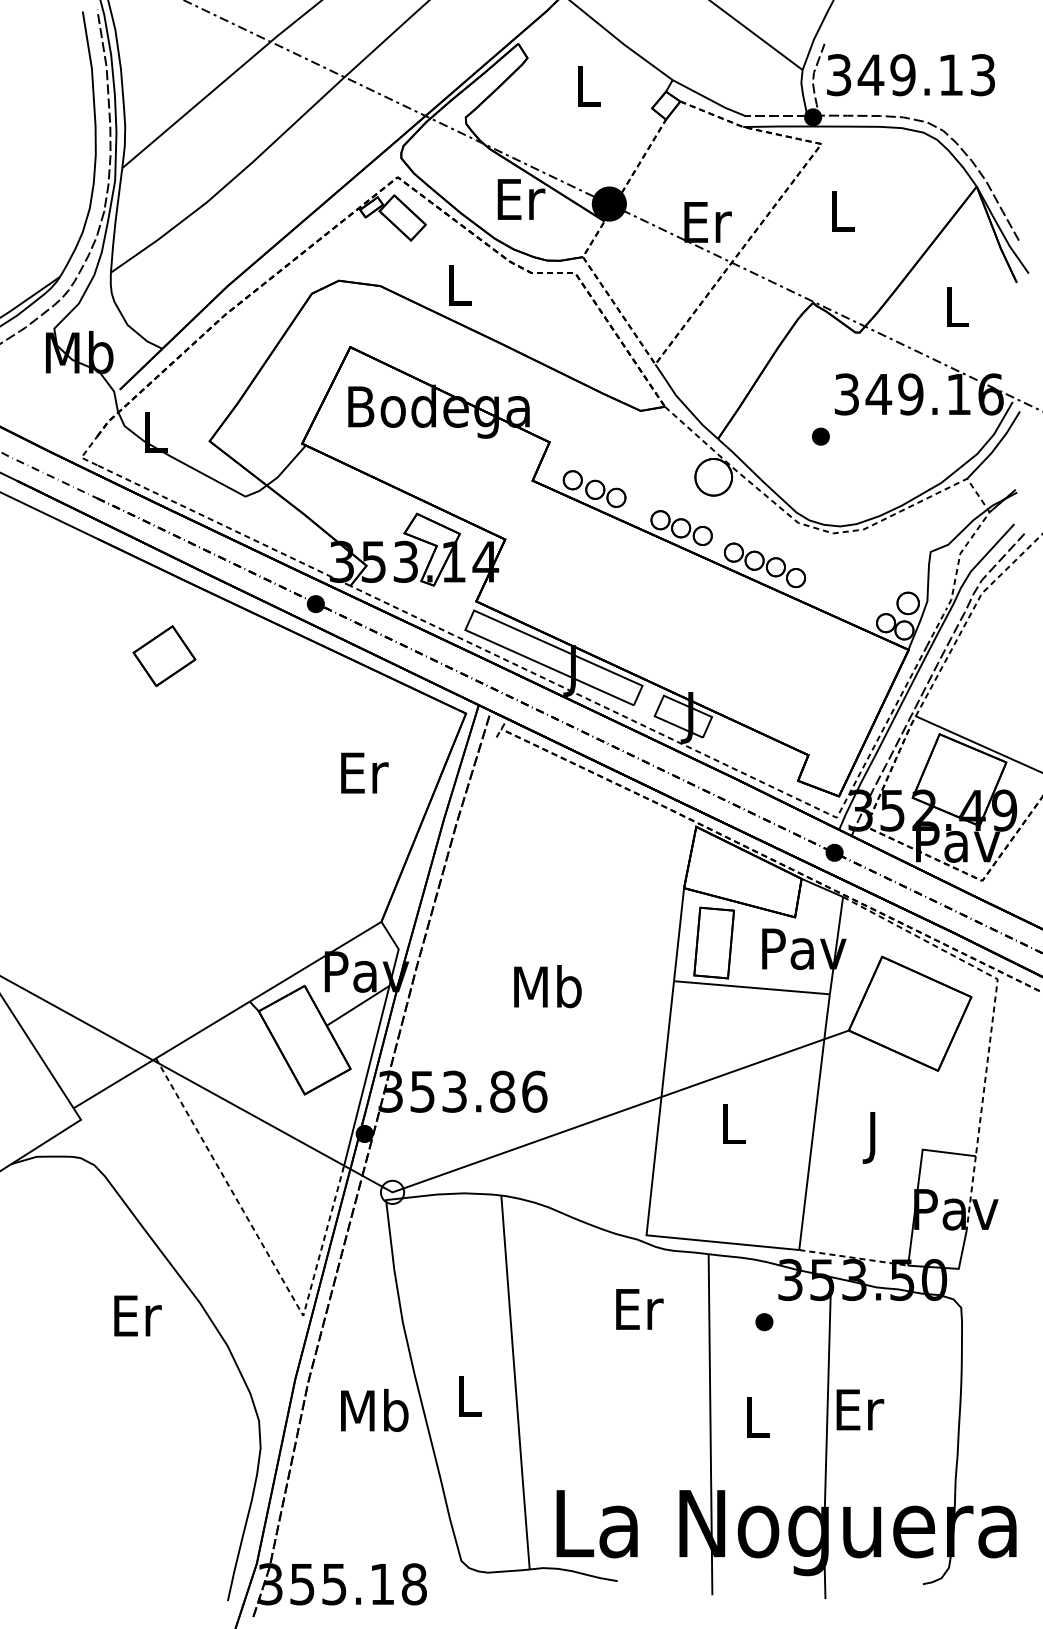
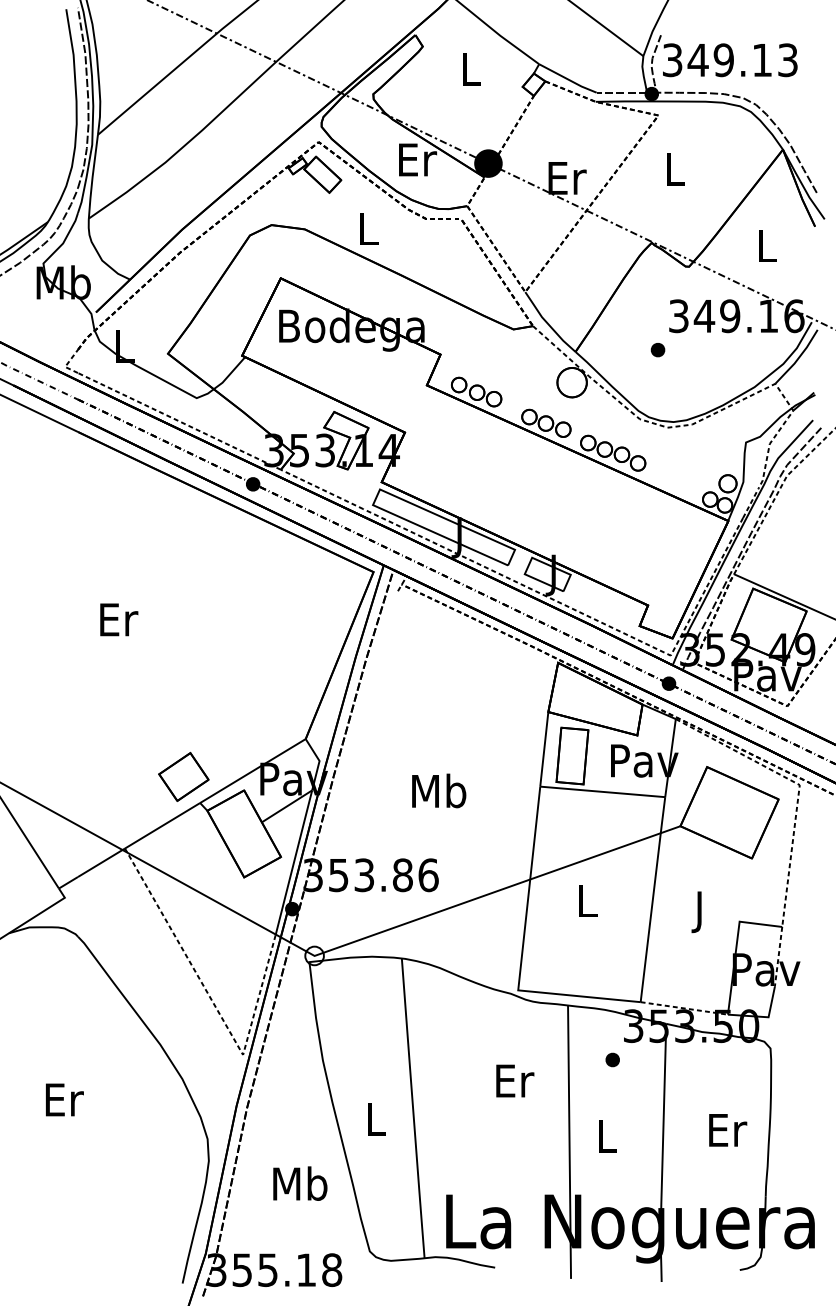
part: (164, 656) -> (183, 777), moved
text: (364, 772) -> (118, 619), moved
text: (639, 1309) -> (515, 1081), moved
text: (137, 1315) -> (64, 1099), moved
text: (374, 1409) -> (300, 1182), moved
text: (860, 1409) -> (728, 1130), moved

